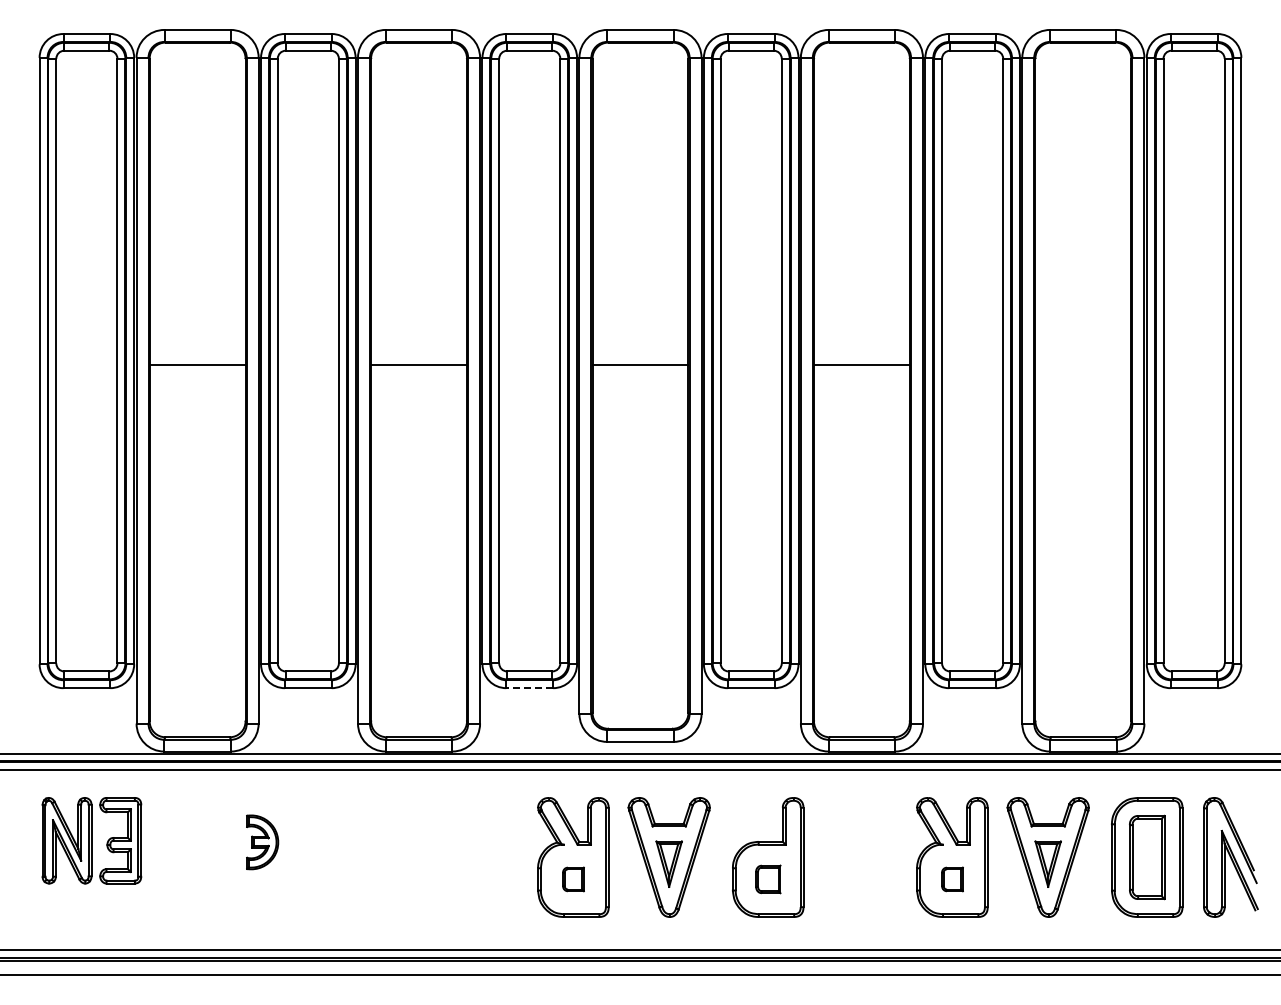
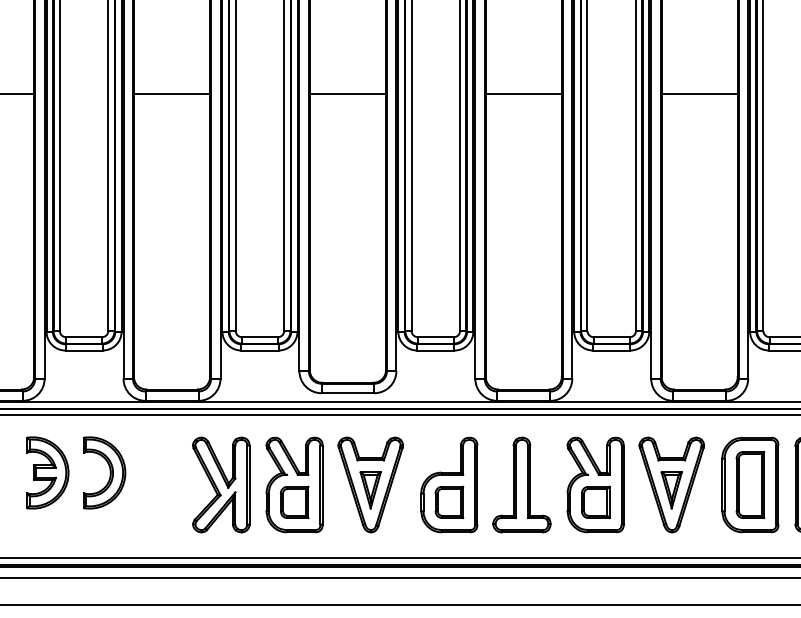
line: (1083, 365) -> (699, 94), added
line: (529, 688) -> (259, 350), dashed -> solid
part: (262, 842) -> (47, 473), size x1.67
part: (340, 845) -> (109, 475), added
part: (480, 857) -> (220, 485), added
part: (859, 857) -> (521, 485), added
part: (573, 879) -> (294, 502), size x1.67
part: (768, 879) -> (449, 502), size x1.43
part: (952, 879) -> (595, 502), size x1.67

